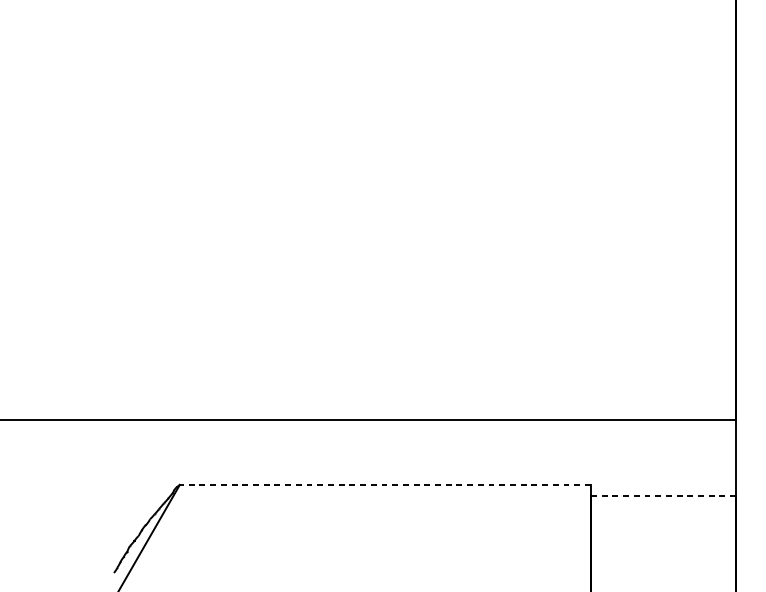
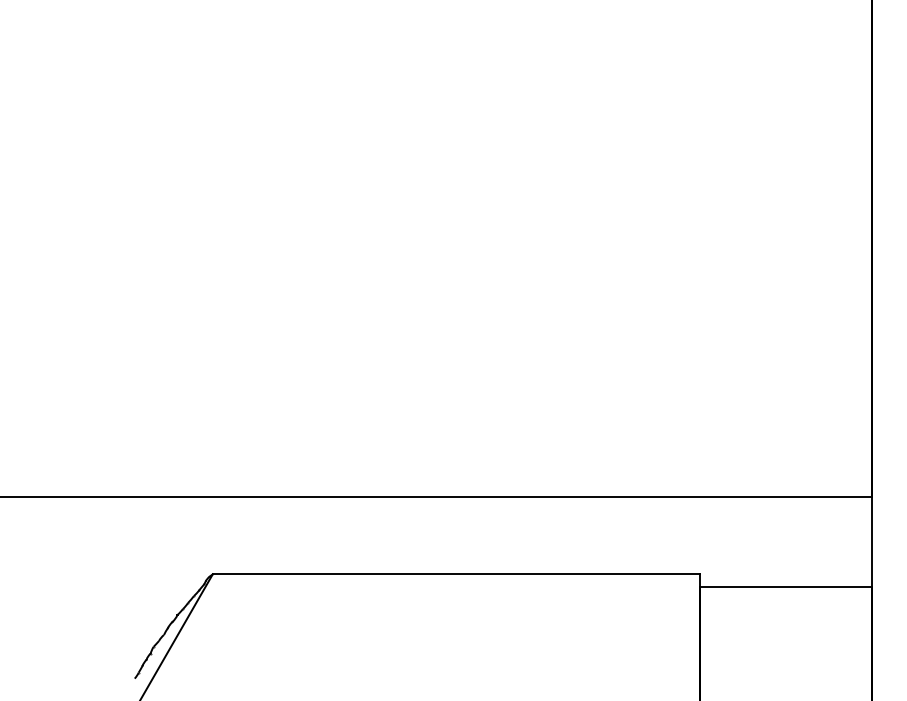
line: (384, 485) -> (455, 574), dashed -> solid
line: (663, 496) -> (785, 587), dashed -> solid

